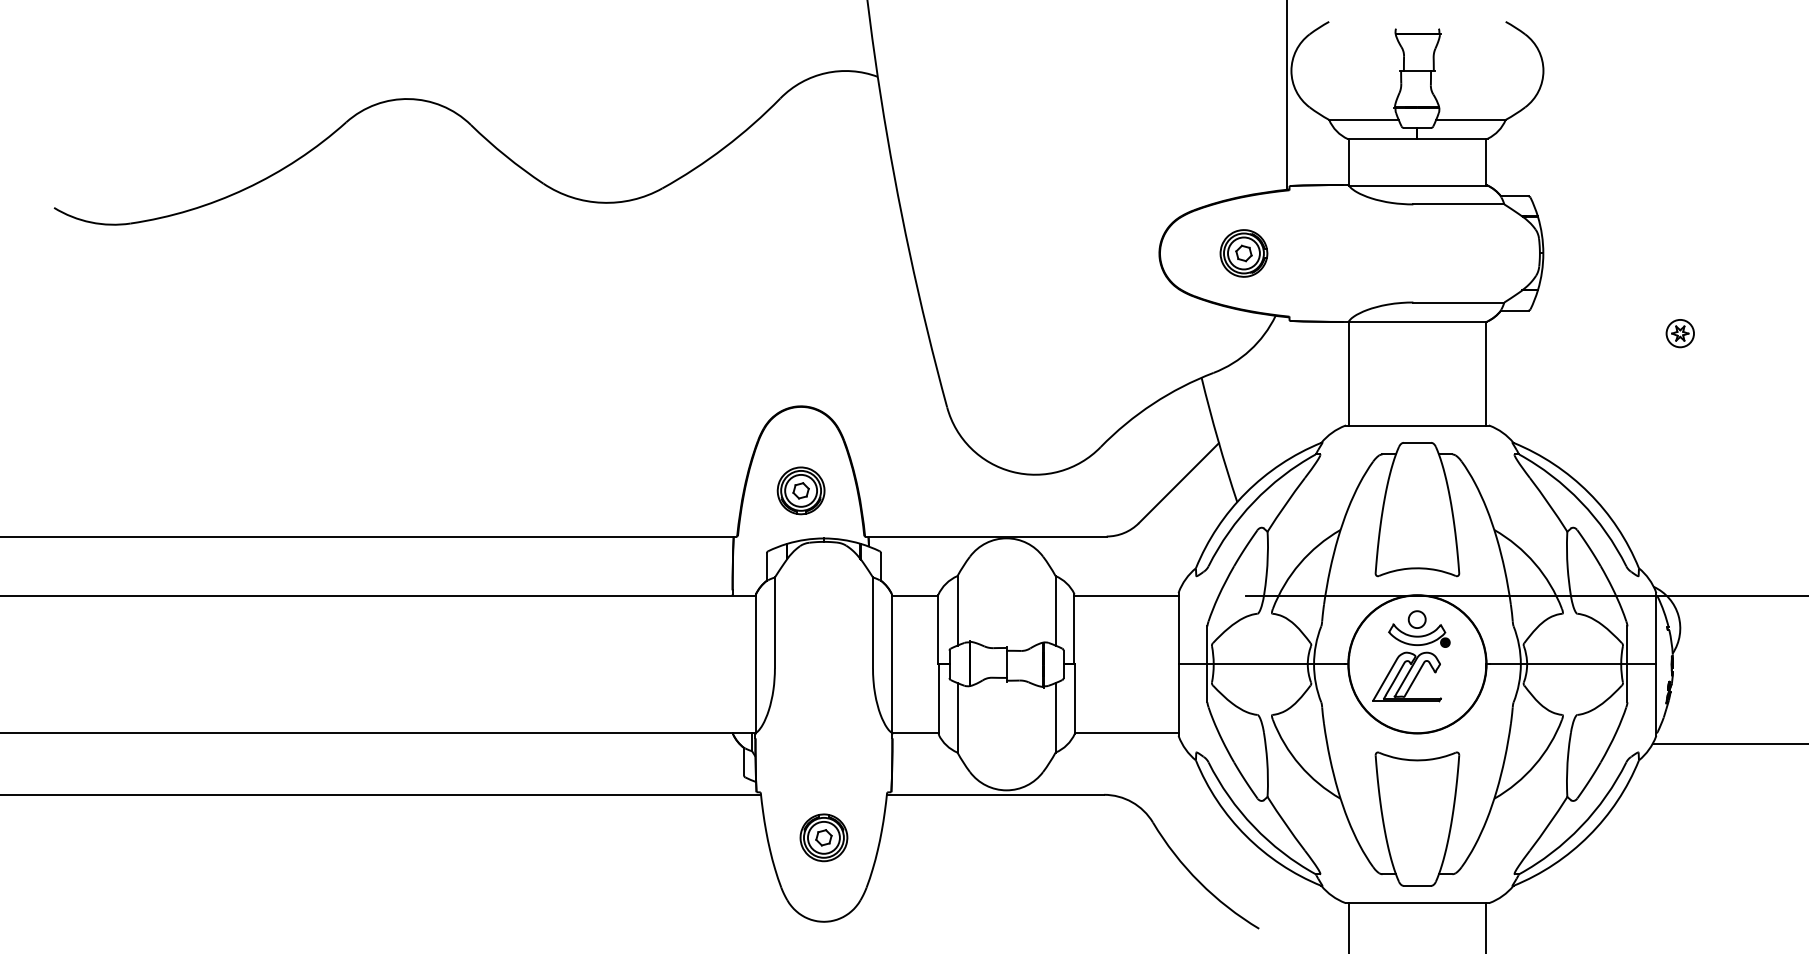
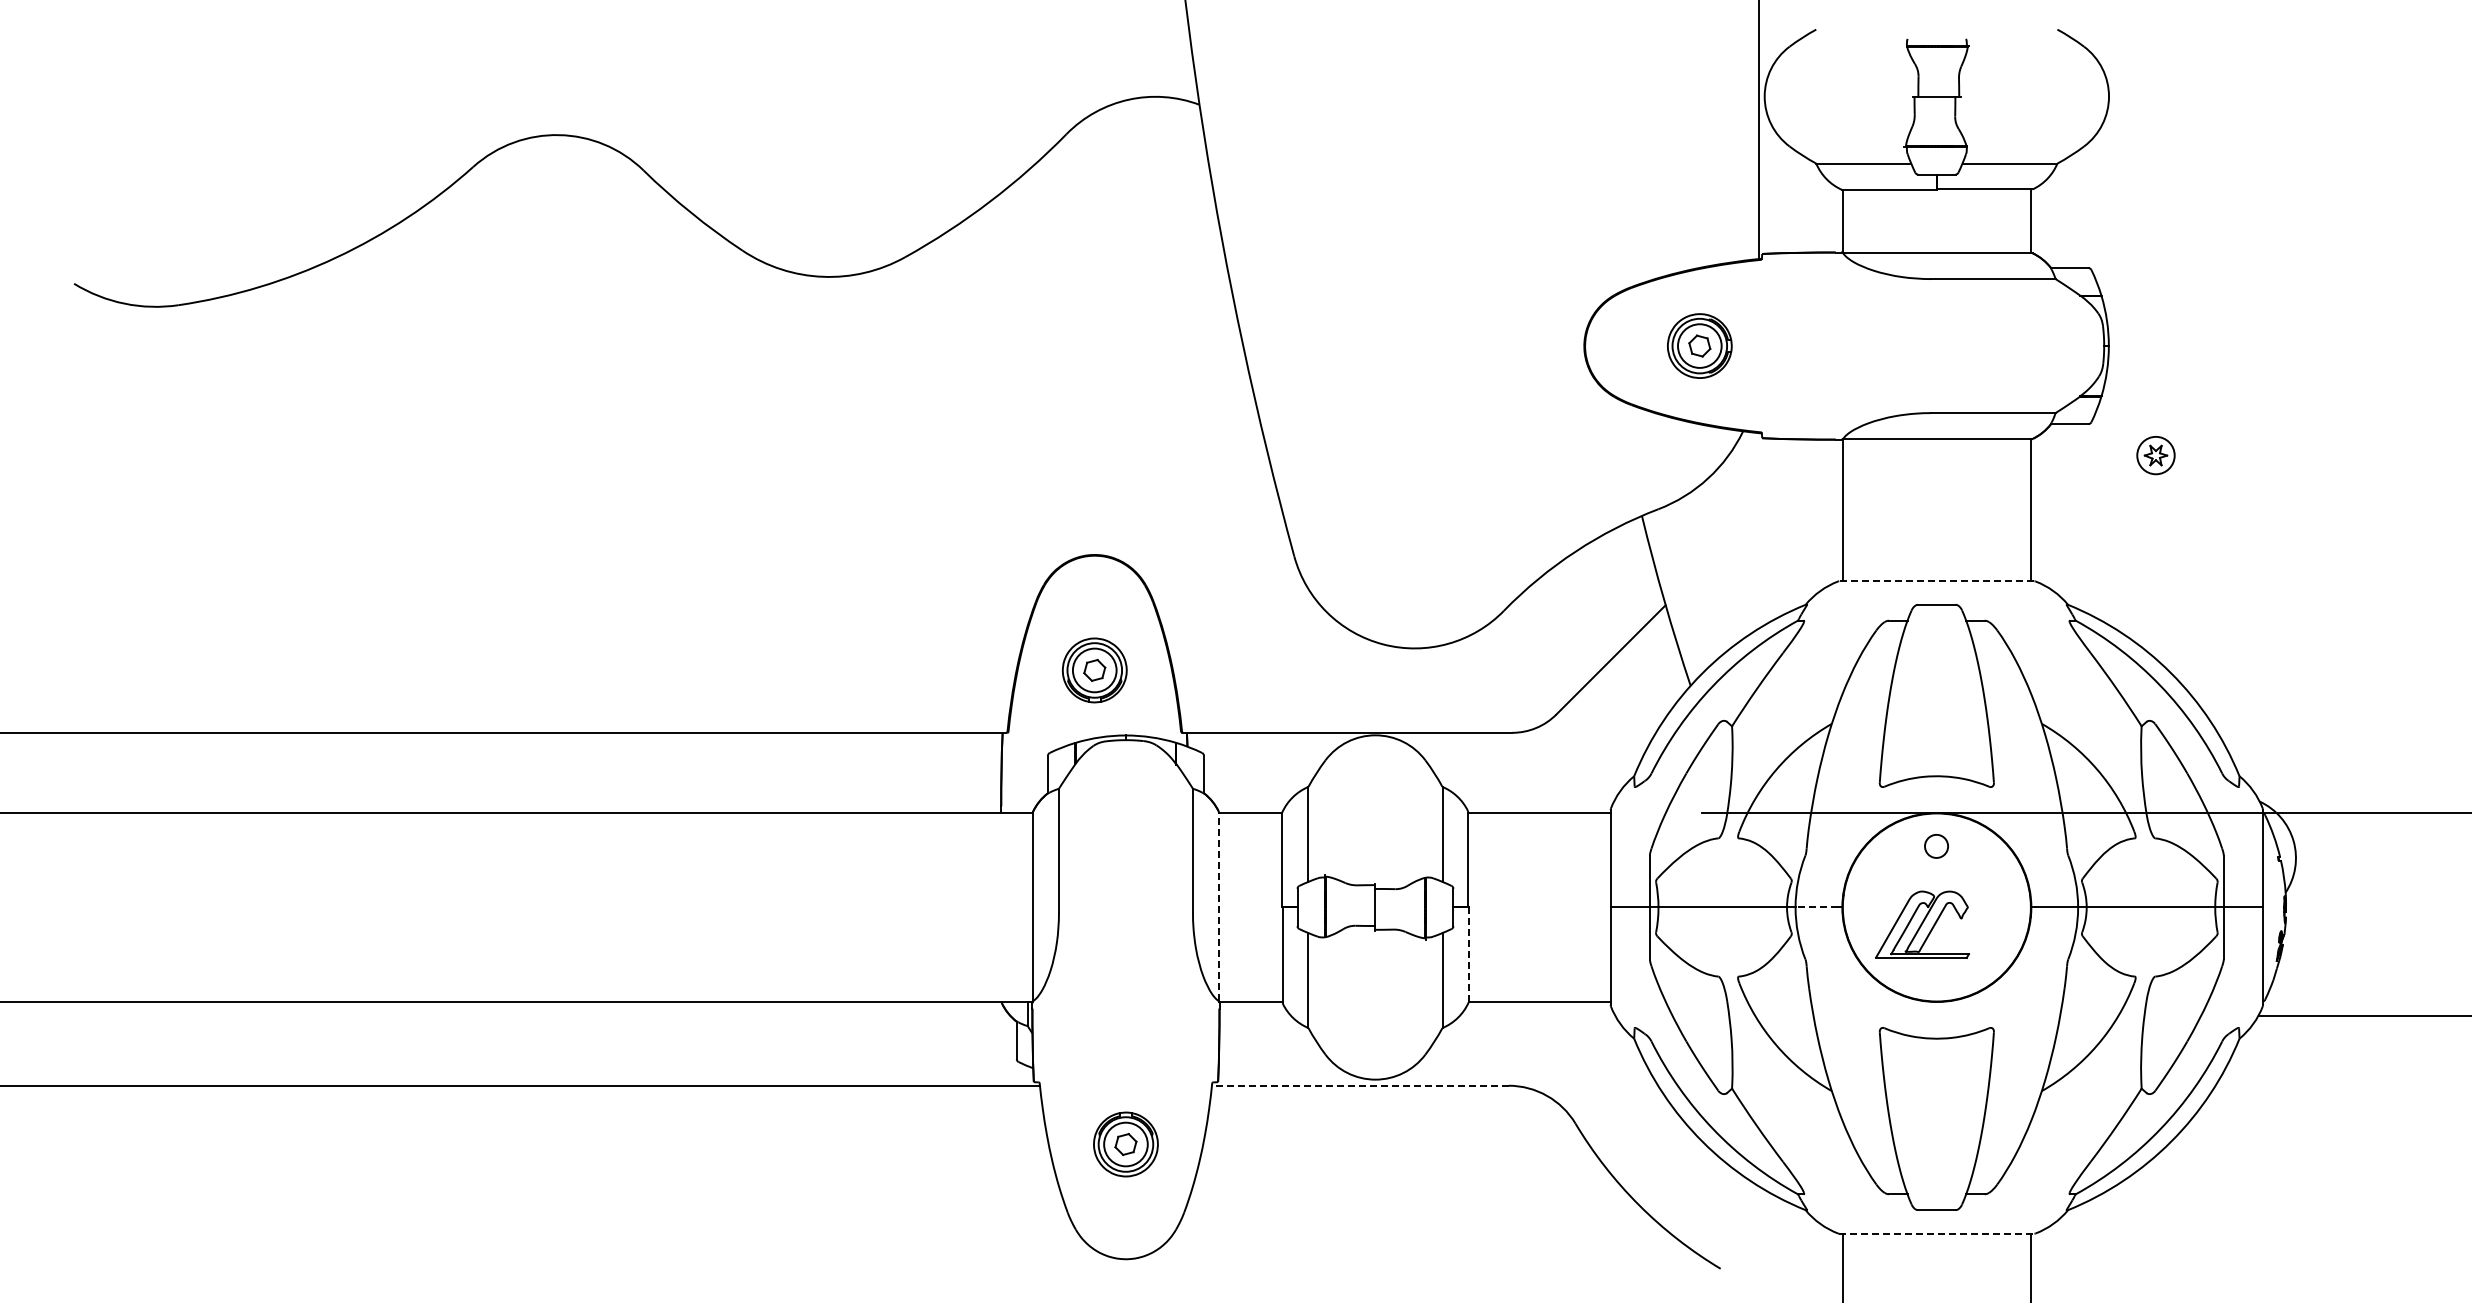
part: (1679, 333) -> (2155, 455), moved
line: (1417, 425) -> (1936, 581), solid -> dashed
part: (1419, 635) -> (1939, 868), removed
line: (892, 663) -> (1219, 906), solid -> dashed
line: (1329, 664) -> (1816, 907), solid -> dashed
line: (1074, 698) -> (1468, 954), solid -> dashed
line: (994, 794) -> (1359, 1085), solid -> dashed
line: (1417, 902) -> (1936, 1233), solid -> dashed

